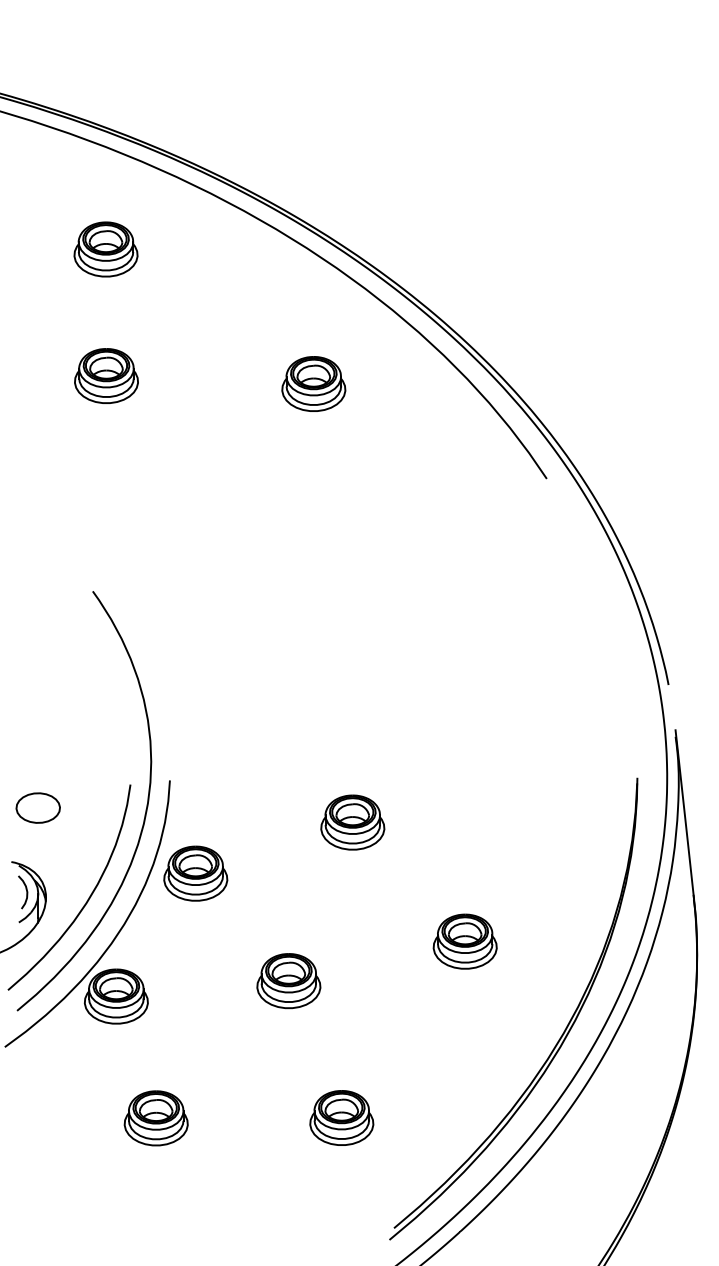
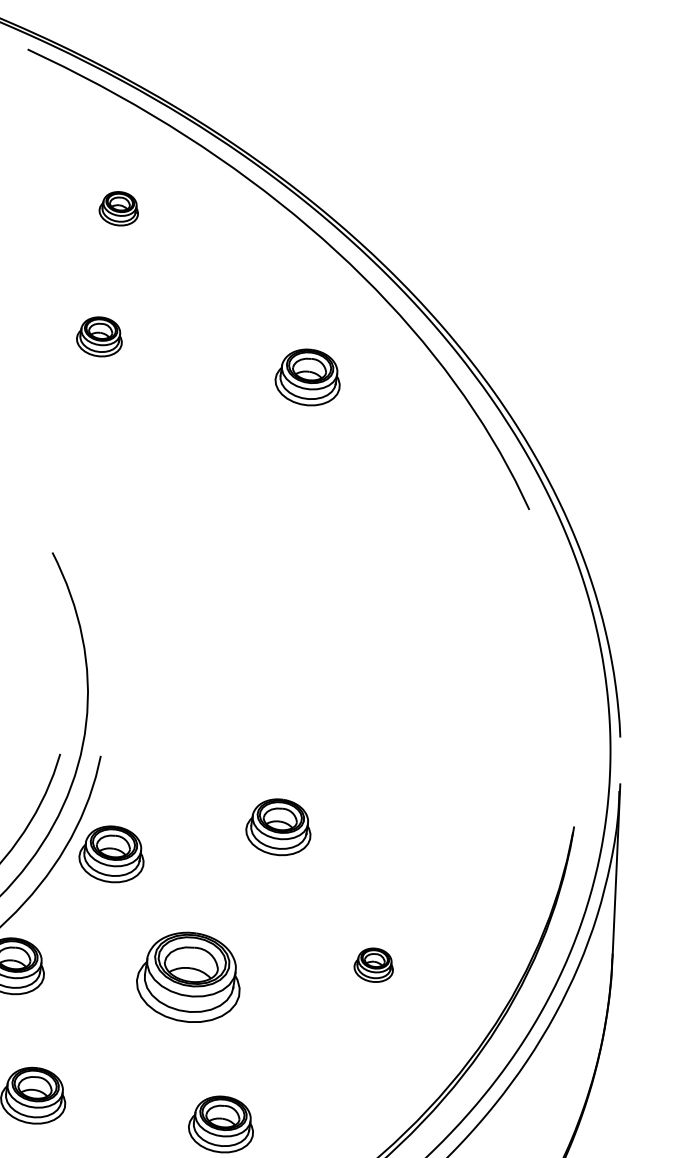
part: (105, 249) -> (118, 208), size x0.6
part: (106, 375) -> (100, 336), size x0.7
part: (464, 941) -> (373, 965), size x0.6
part: (288, 981) -> (189, 977), size x1.6

